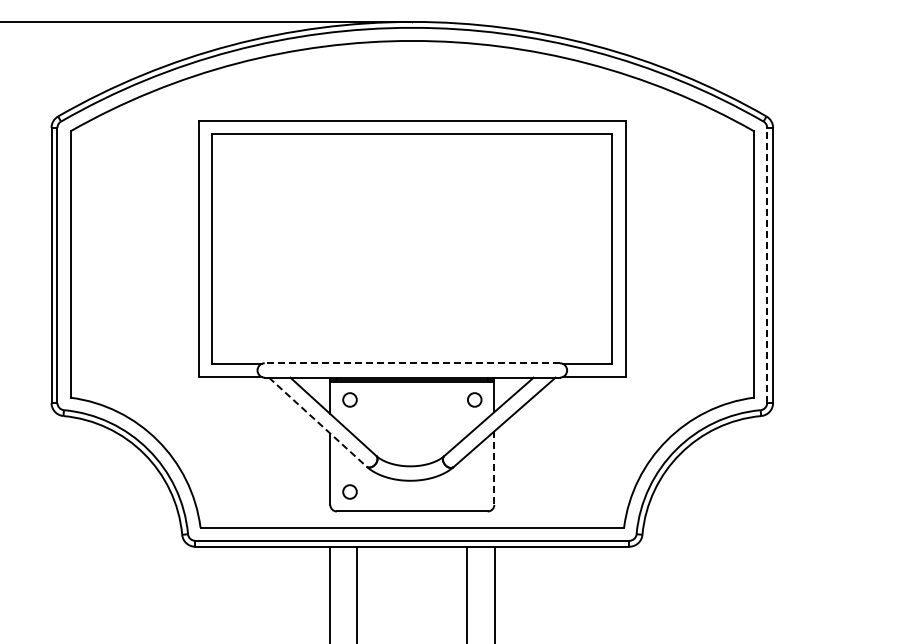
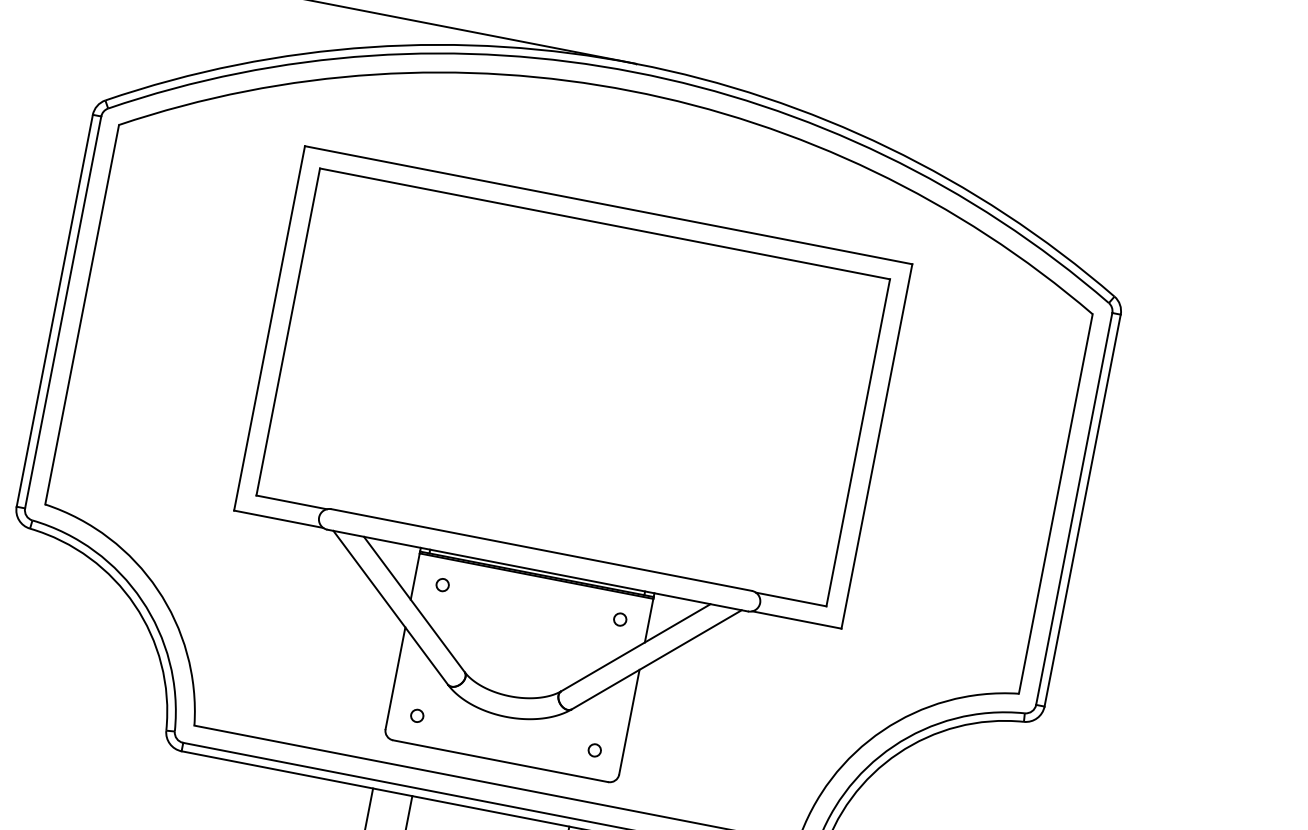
line: (767, 265) -> (1074, 509), dashed -> solid
line: (412, 363) -> (541, 550), dashed -> solid
circle: (349, 399) -> (442, 584), size x0.62
circle: (474, 399) -> (620, 618), size x0.62
line: (318, 422) -> (391, 608), dashed -> solid
line: (494, 468) -> (629, 722), dashed -> solid
circle: (349, 491) -> (416, 715), size x0.62
circle: (474, 491) -> (594, 749), added

